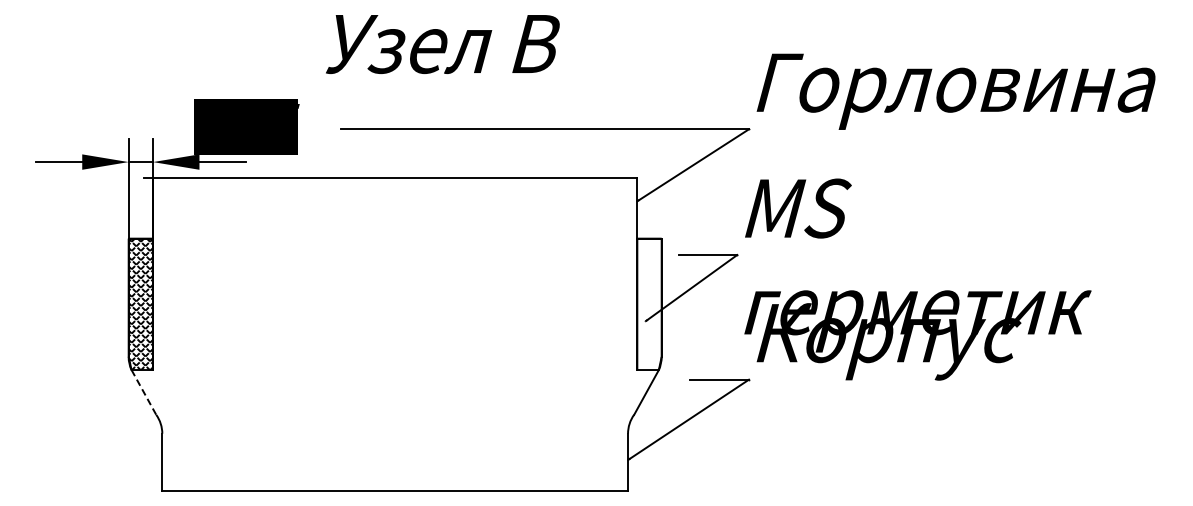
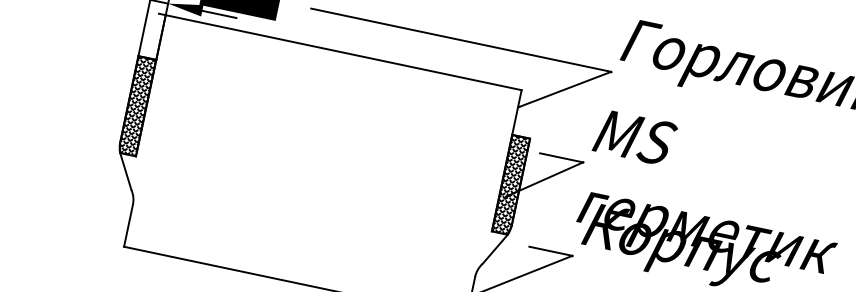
hatch: (649, 304) -> (510, 185), added
line: (143, 392) -> (125, 171), dashed -> solid

